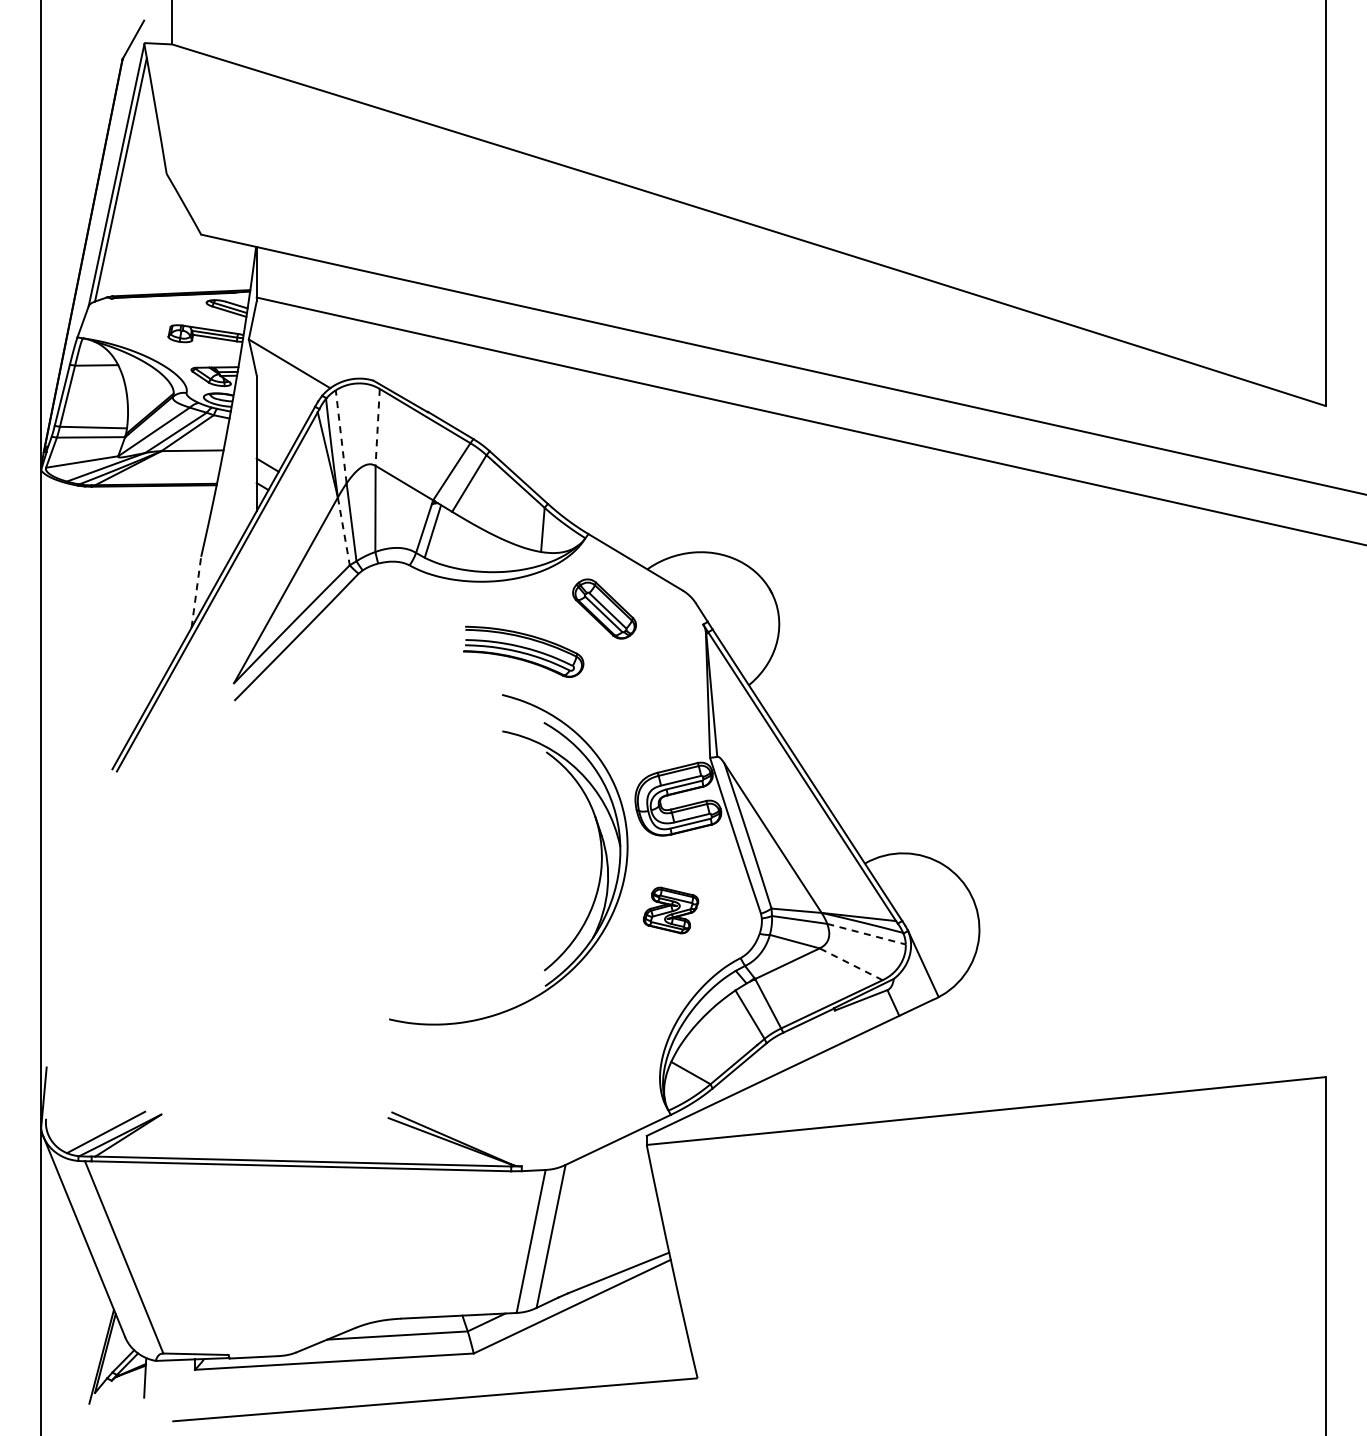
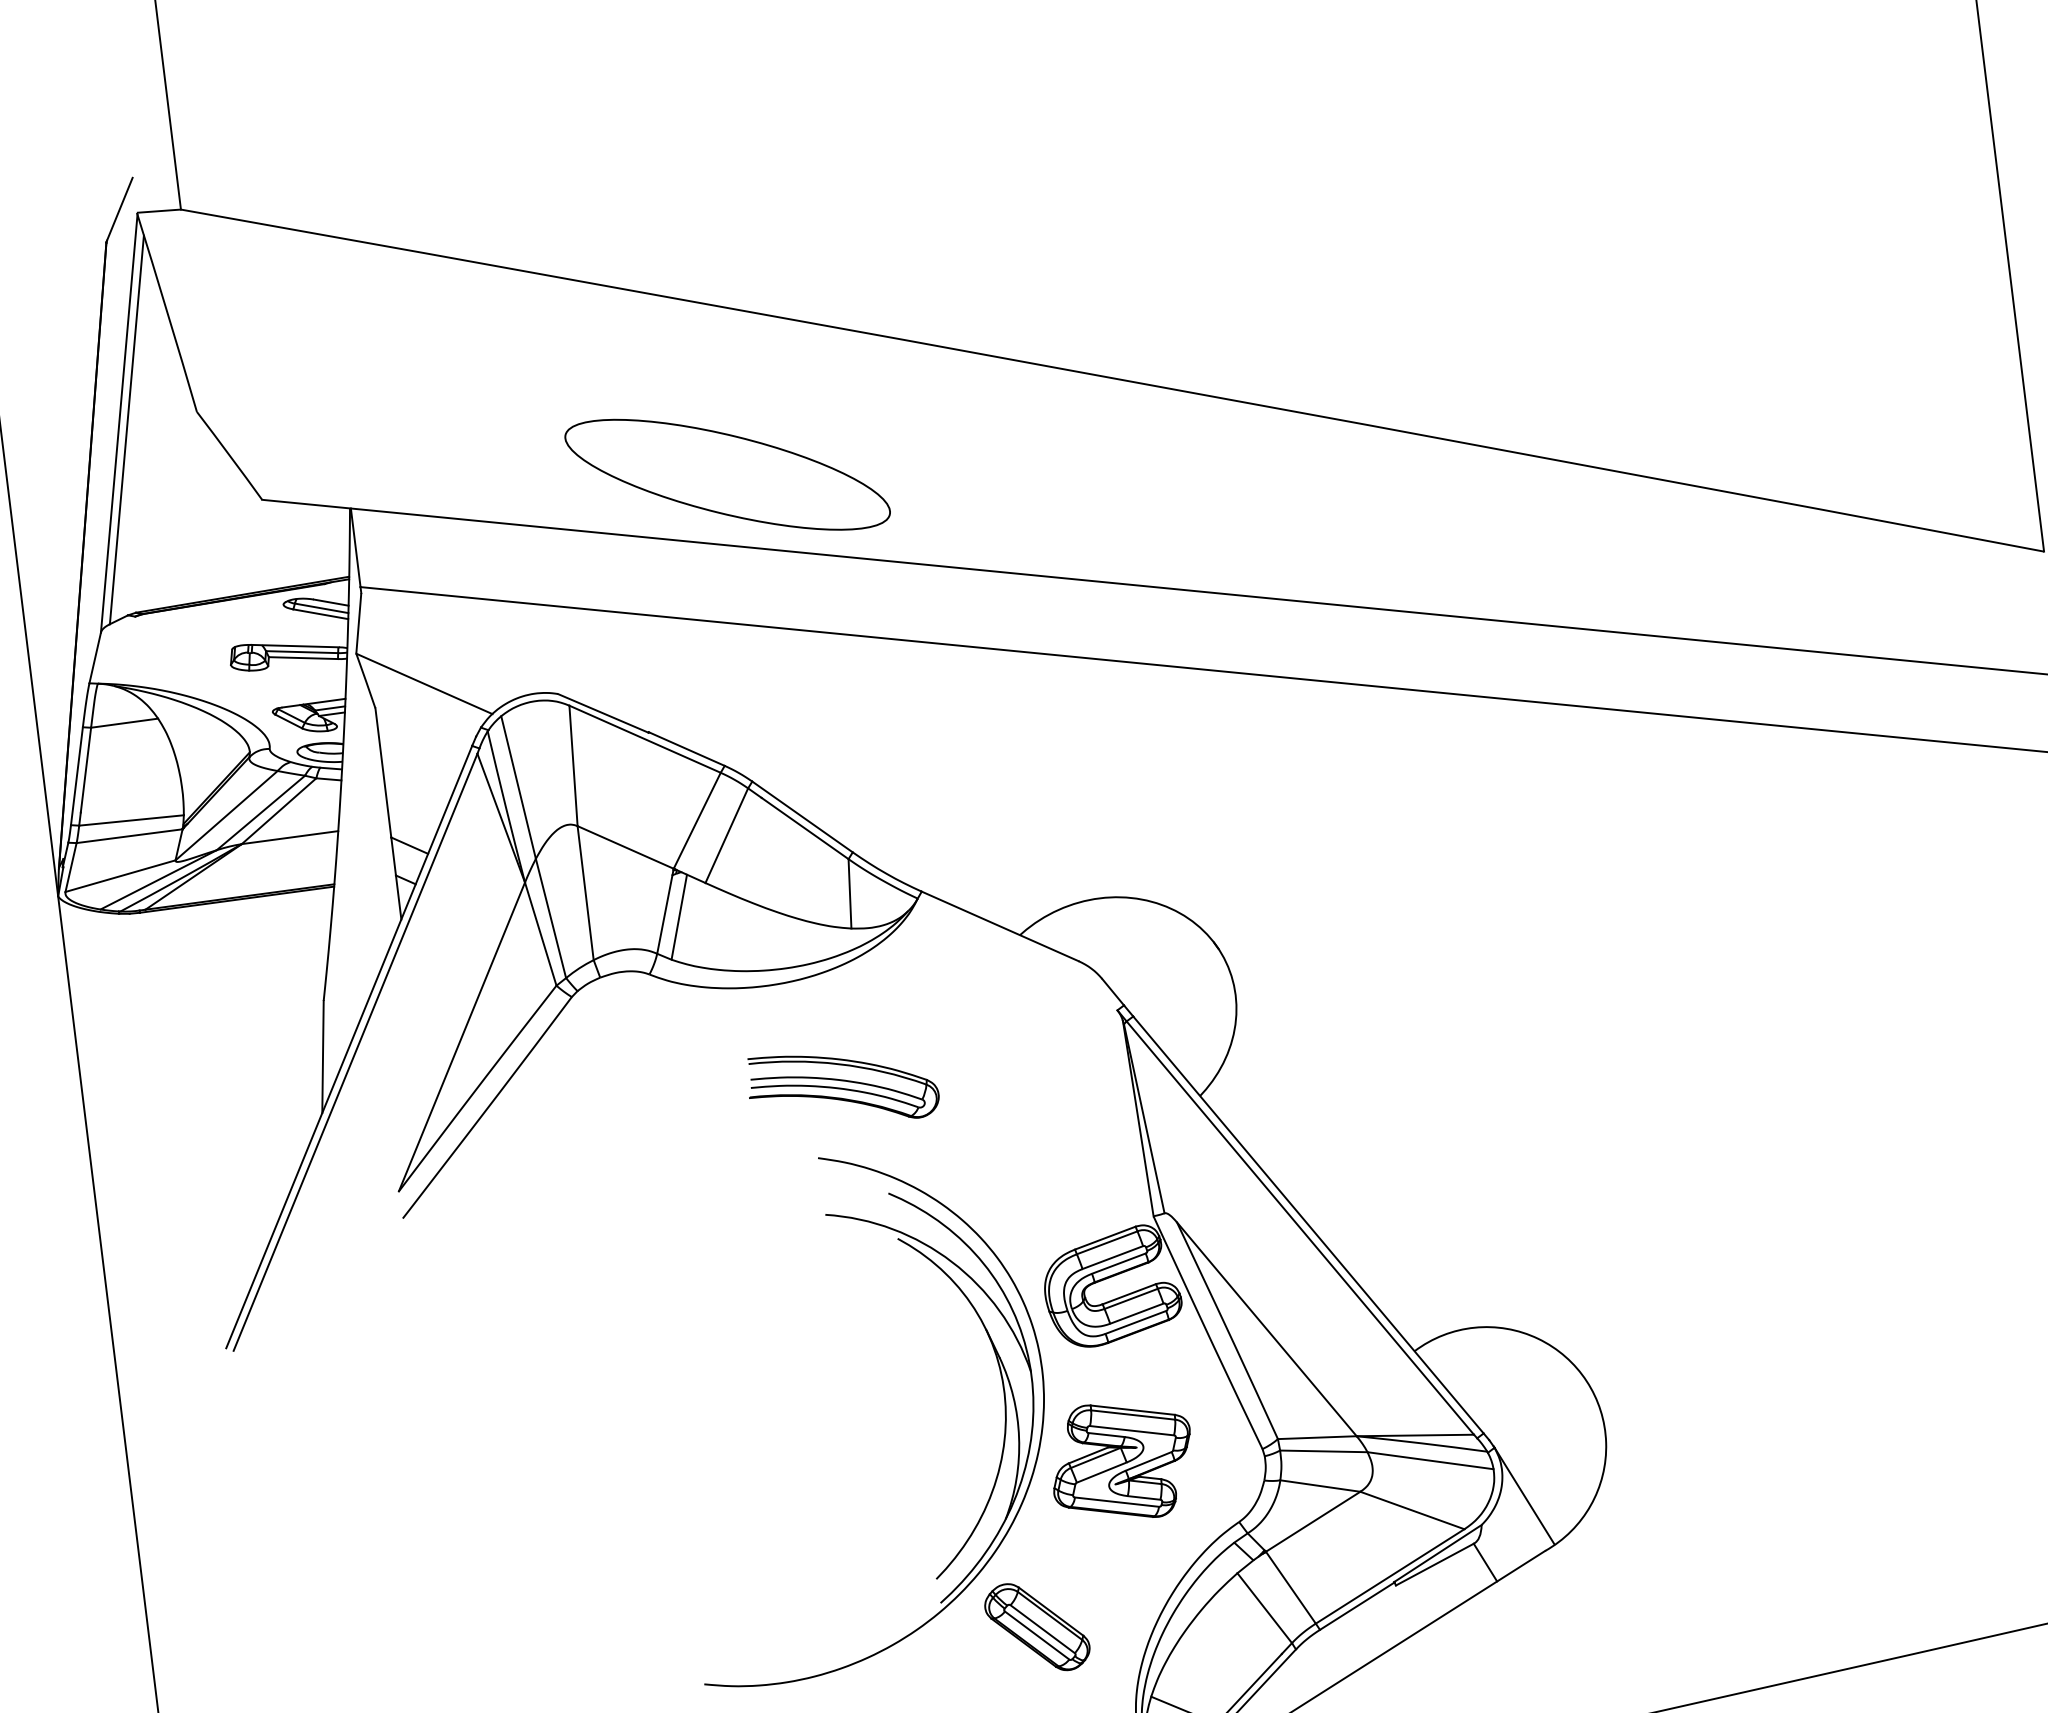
part: (497, 254) -> (726, 474), added
line: (377, 427) -> (573, 766), dashed -> solid
line: (341, 436) -> (518, 786), dashed -> solid
line: (343, 531) -> (540, 934), dashed -> solid
line: (196, 592) -> (323, 1057), dashed -> solid
part: (604, 608) -> (1037, 1626), moved
part: (670, 910) -> (1121, 1461), size x1.67
line: (866, 934) -> (1430, 1461), dashed -> solid
line: (850, 964) -> (1411, 1510), dashed -> solid

